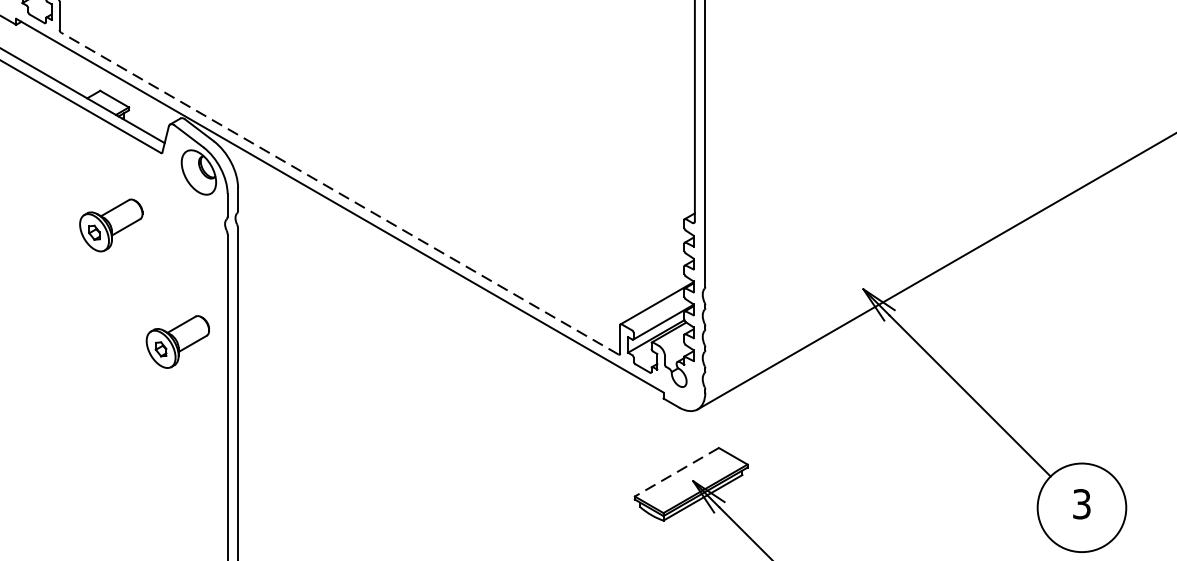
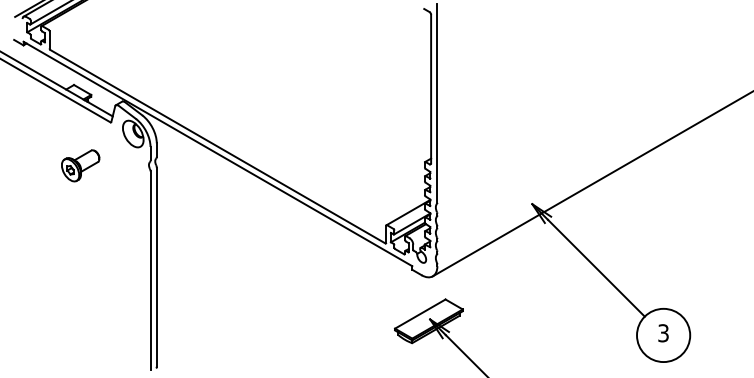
line: (339, 193) -> (217, 146), dashed -> solid
part: (177, 341) -> (120, 235), removed
line: (675, 472) -> (419, 314), dashed -> solid

